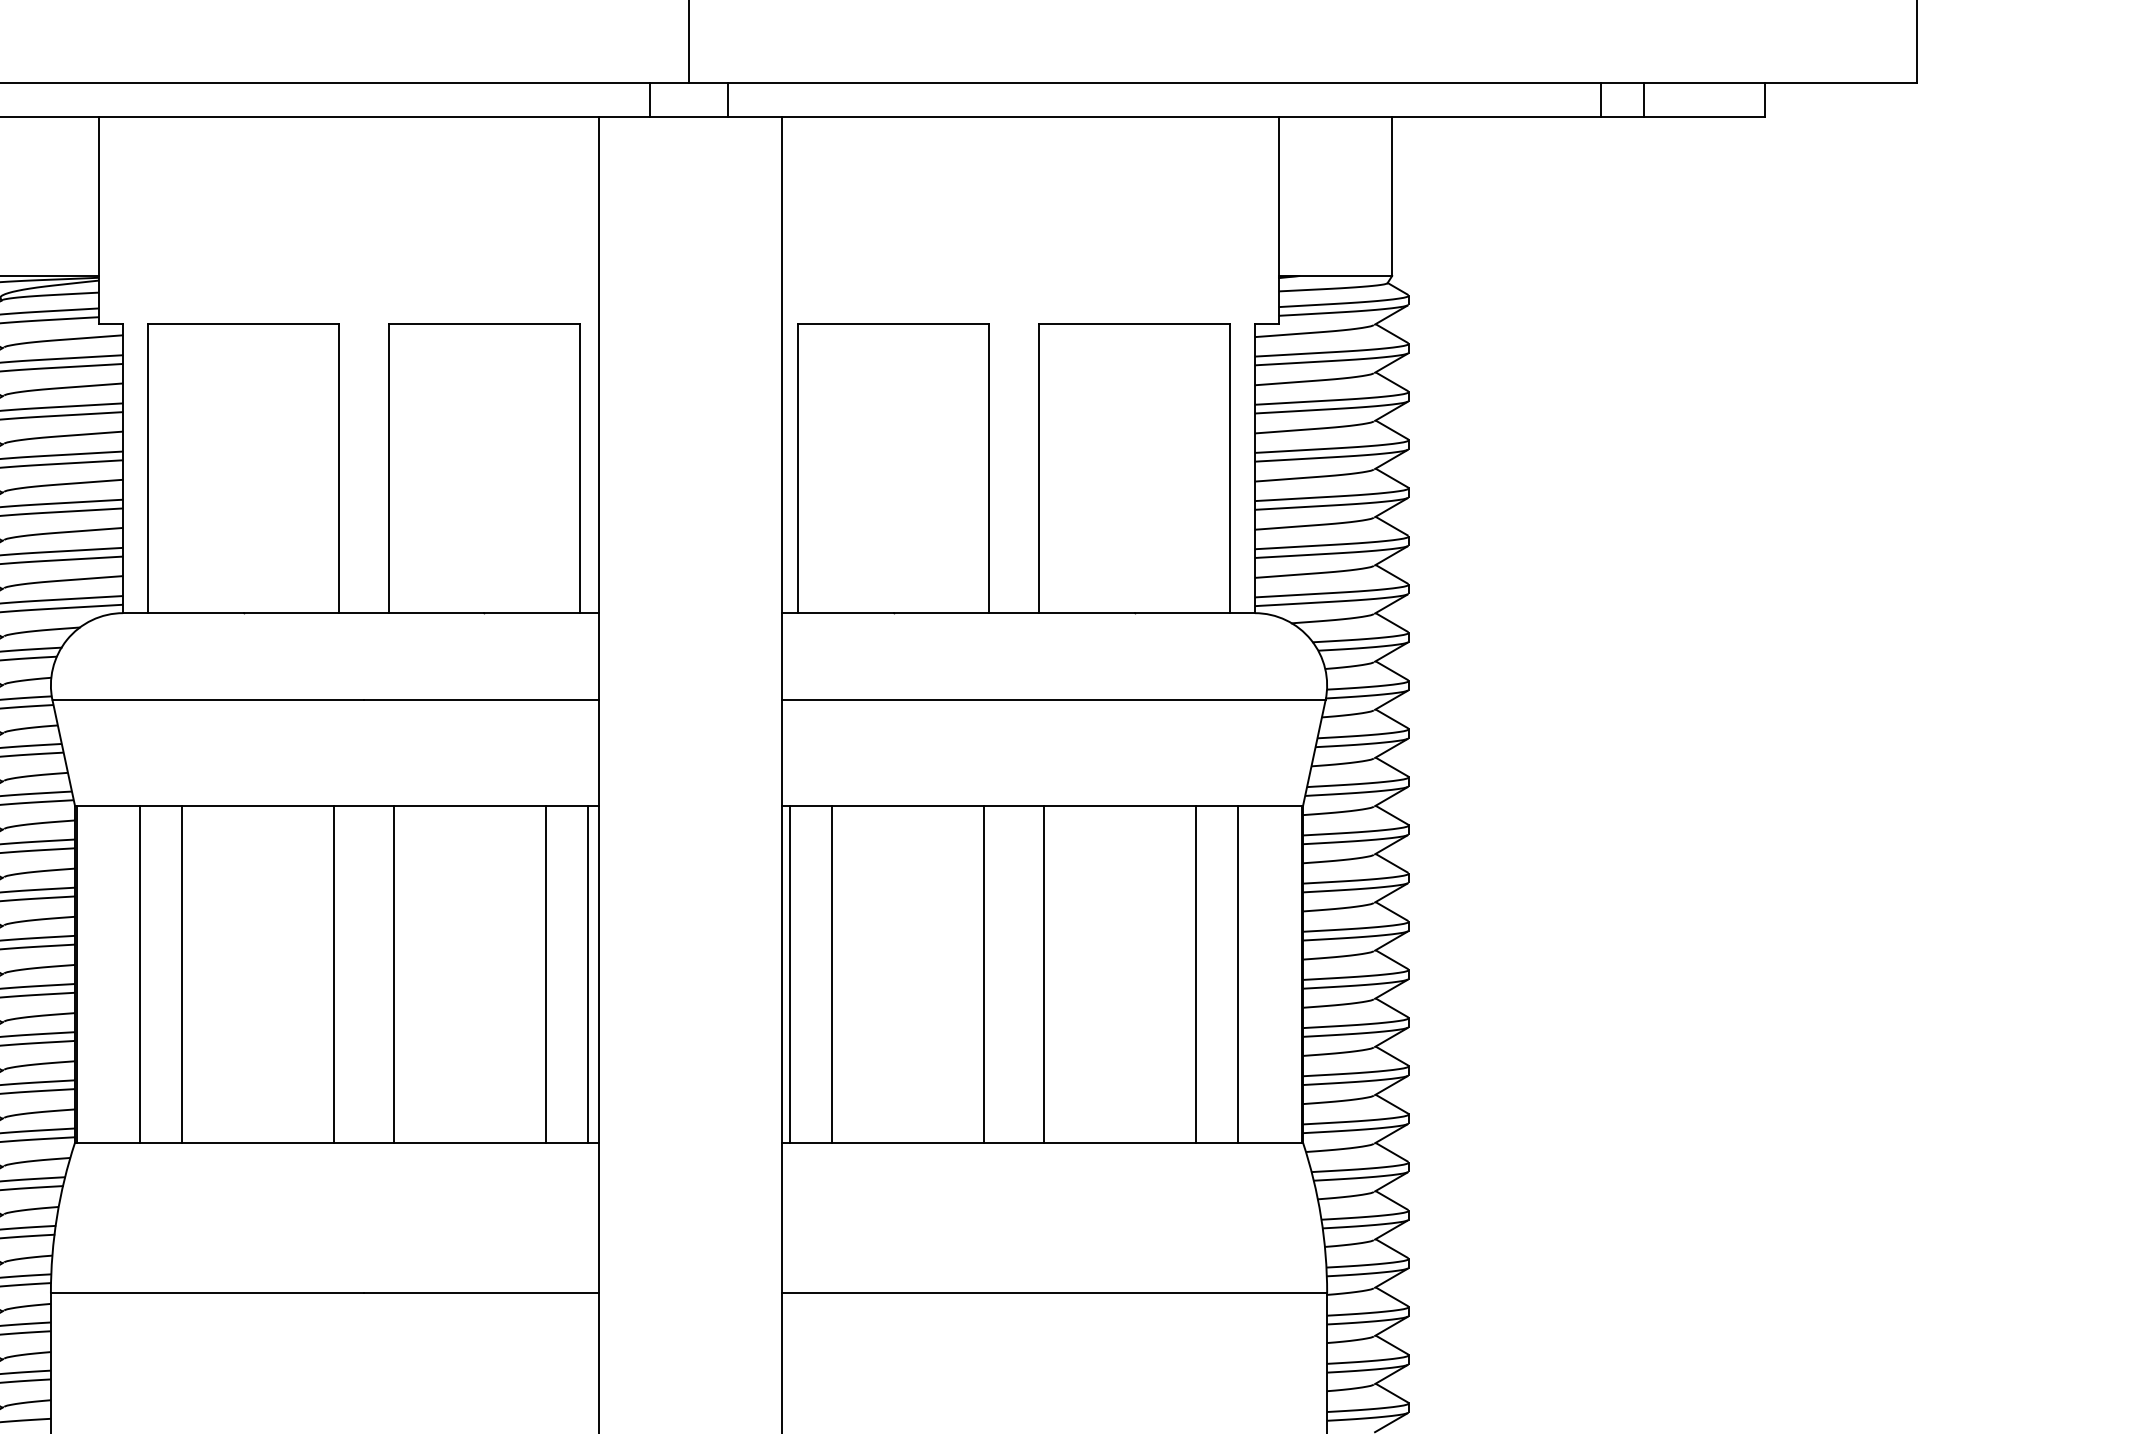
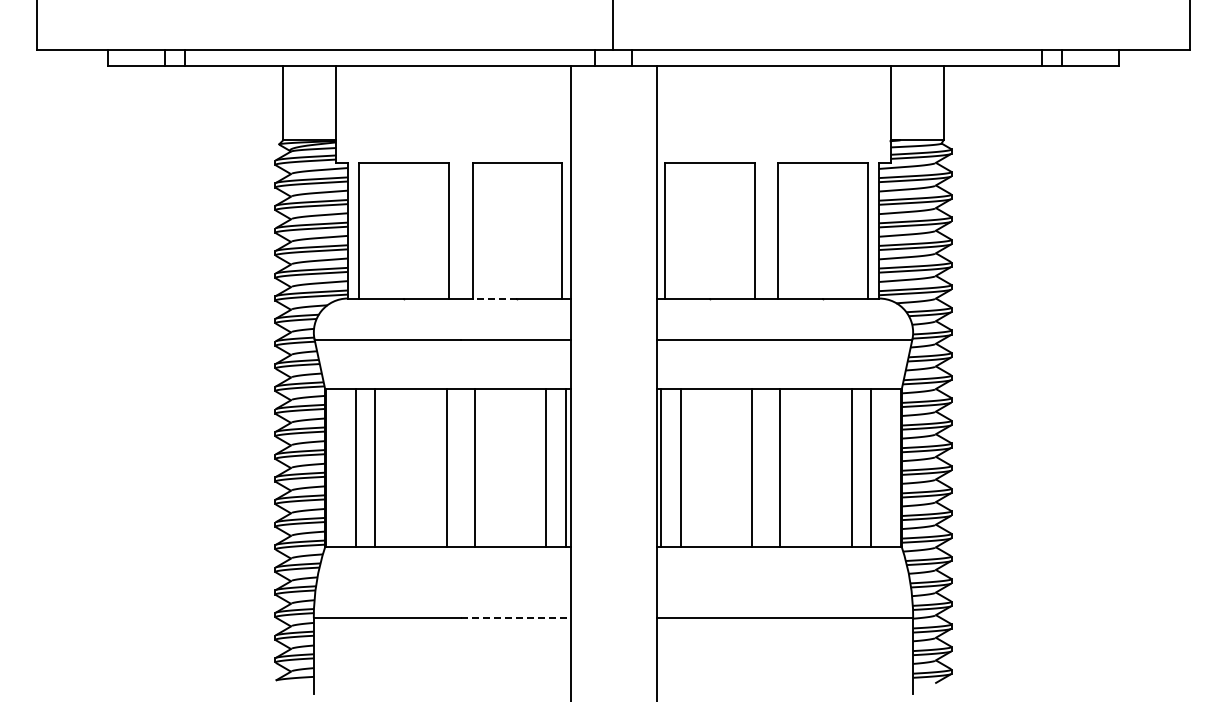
line: (435, 613) -> (494, 298), solid -> dashed
line: (482, 1292) -> (516, 617), solid -> dashed

